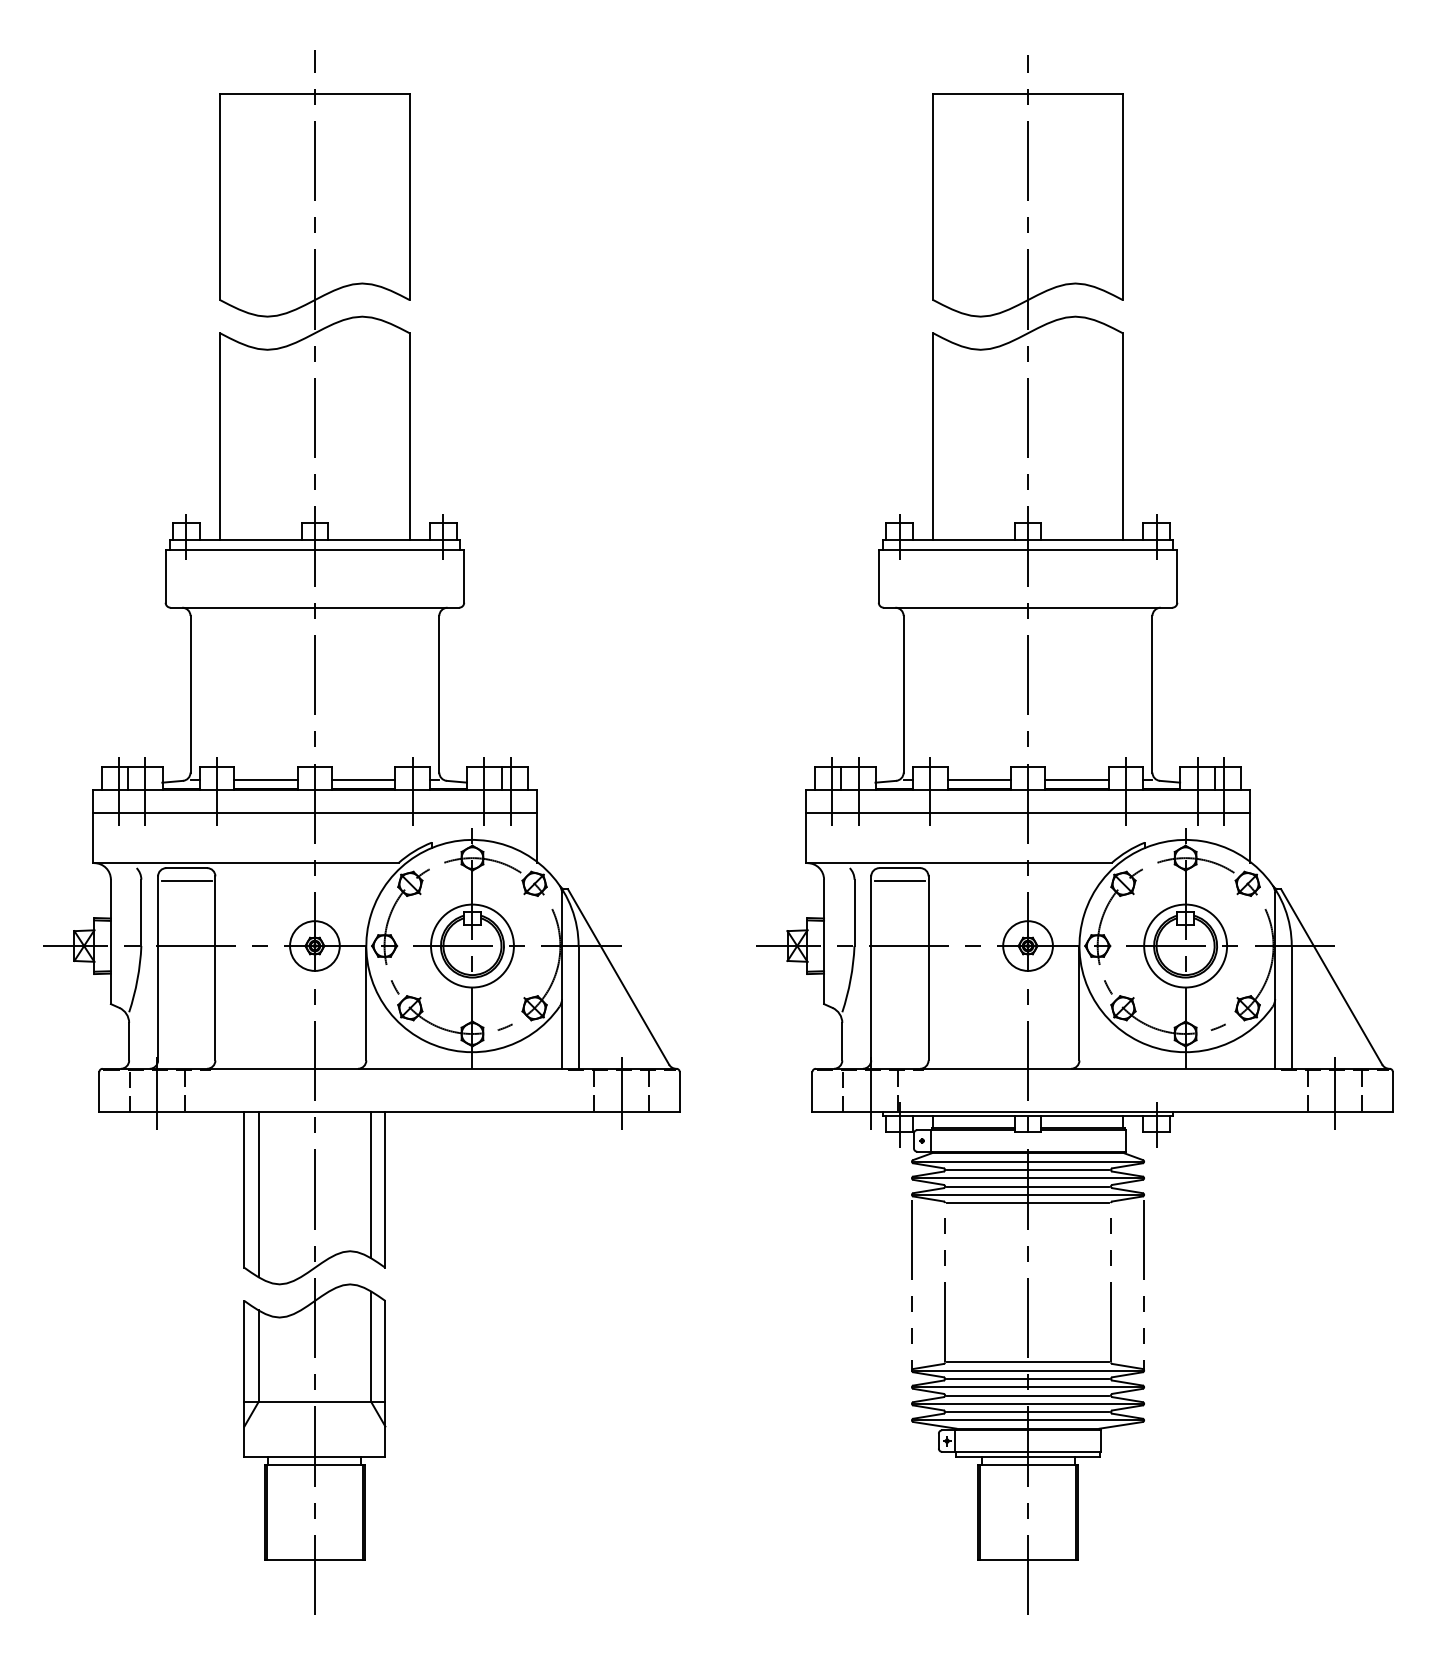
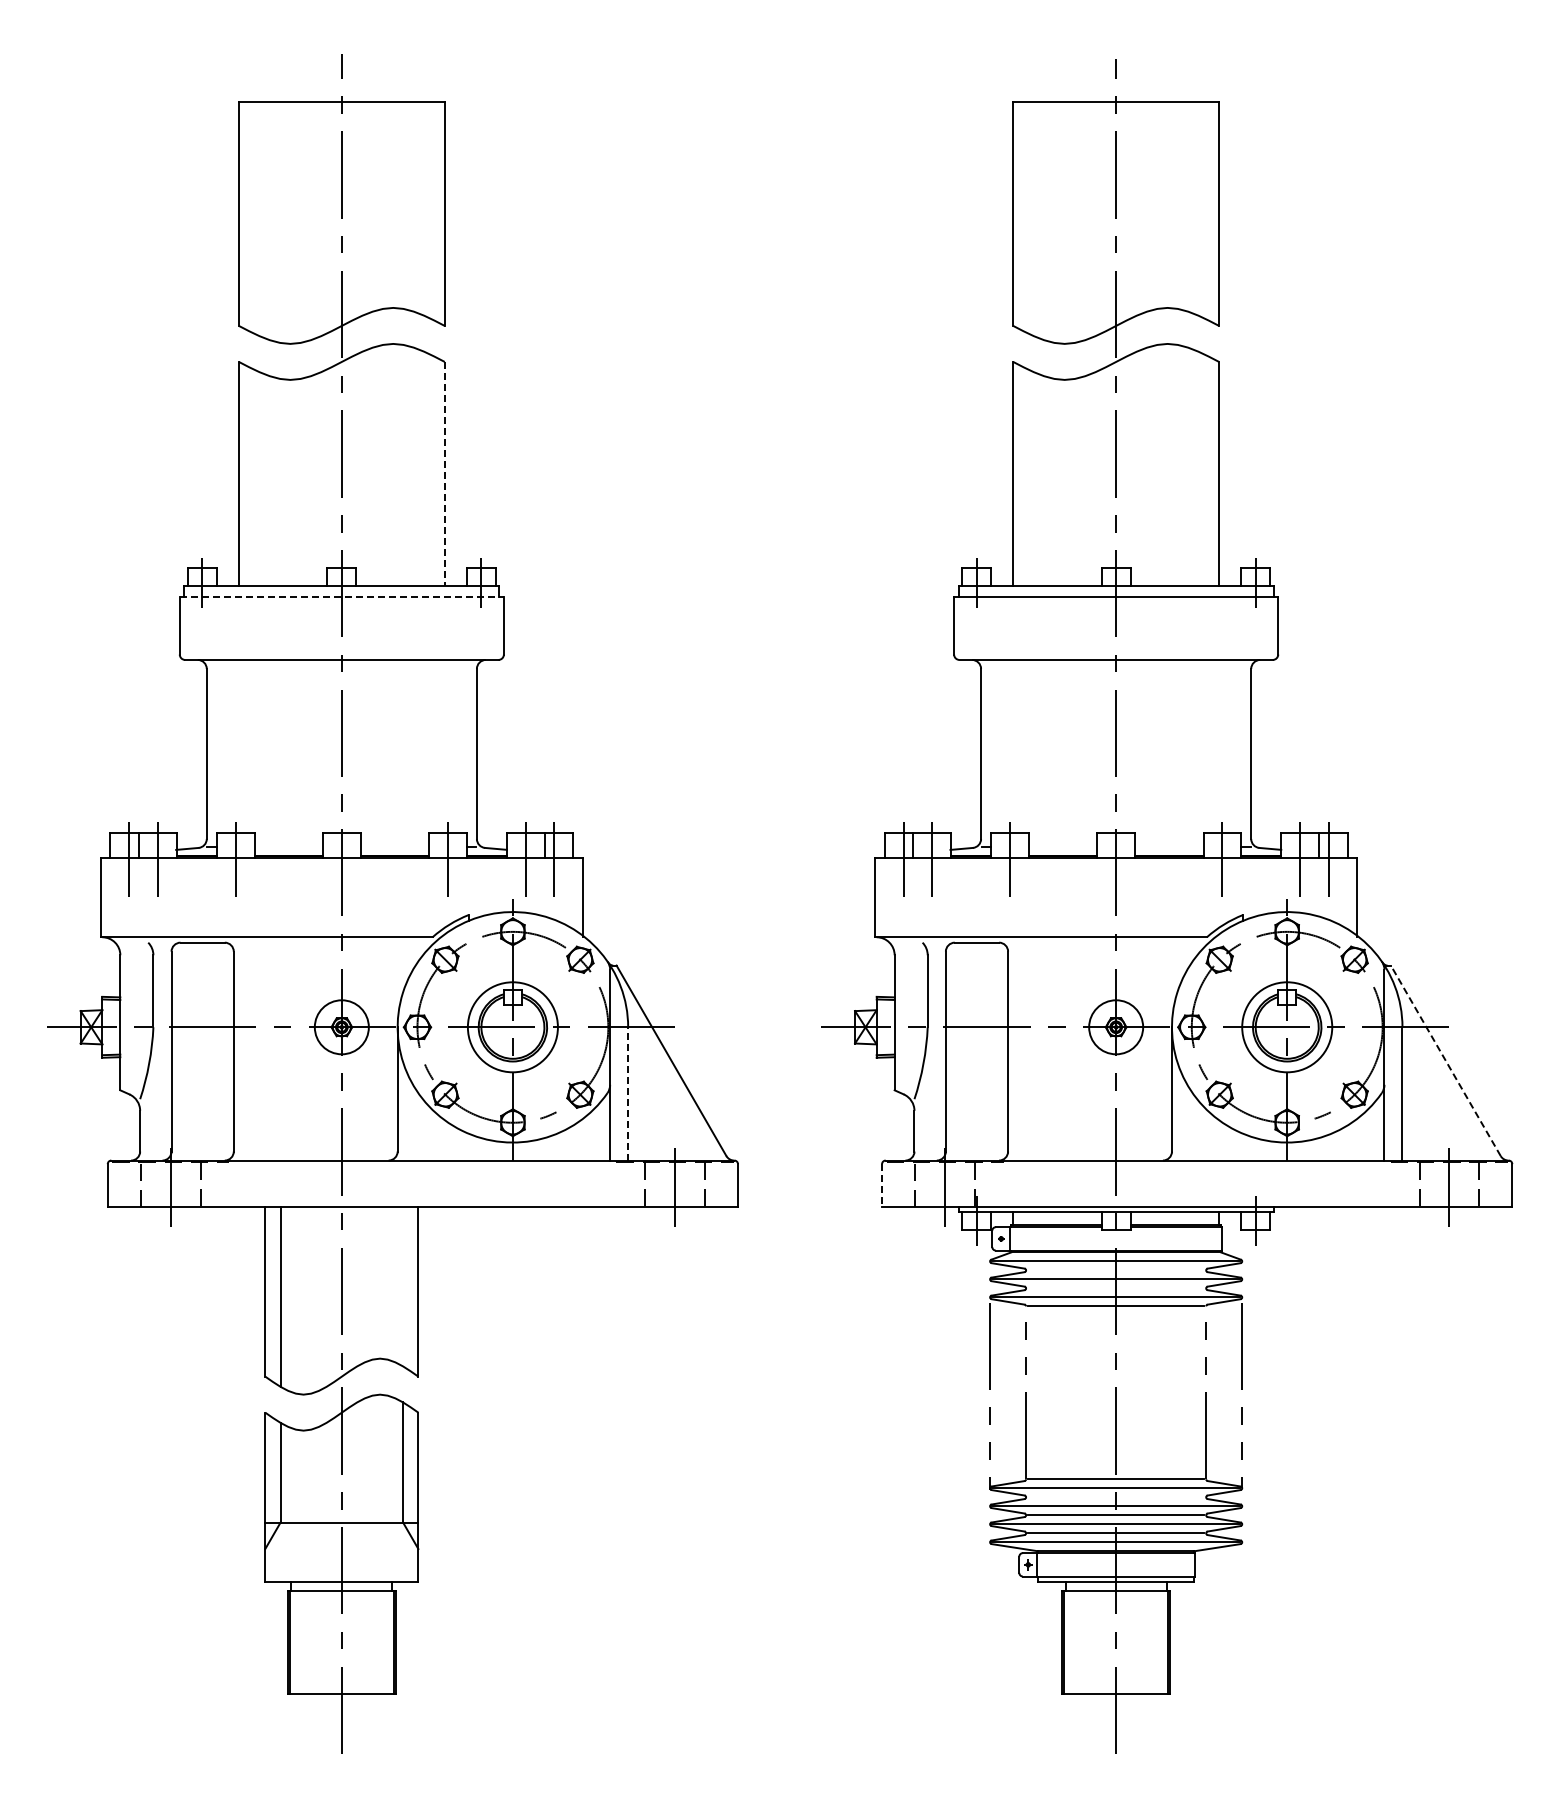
line: (409, 436) -> (444, 474), solid -> dashed
line: (315, 549) -> (342, 596), solid -> dashed
line: (265, 780) -> (288, 847), removed
line: (363, 780) -> (394, 847), removed
line: (978, 780) -> (1062, 847), removed
line: (1077, 780) -> (1169, 847), removed
line: (314, 813) -> (341, 883), removed
line: (1027, 813) -> (1115, 883), removed
line: (187, 880) -> (203, 956), removed
line: (900, 880) -> (977, 956), removed
line: (1331, 976) -> (1445, 1060), solid -> dashed
line: (578, 1007) -> (628, 1093), solid -> dashed
line: (812, 1091) -> (882, 1185), solid -> dashed
line: (1027, 1170) -> (1115, 1270), removed
line: (371, 1184) -> (403, 1286), removed
line: (1027, 1186) -> (1115, 1288), removed
line: (1027, 1379) -> (1115, 1497), removed

